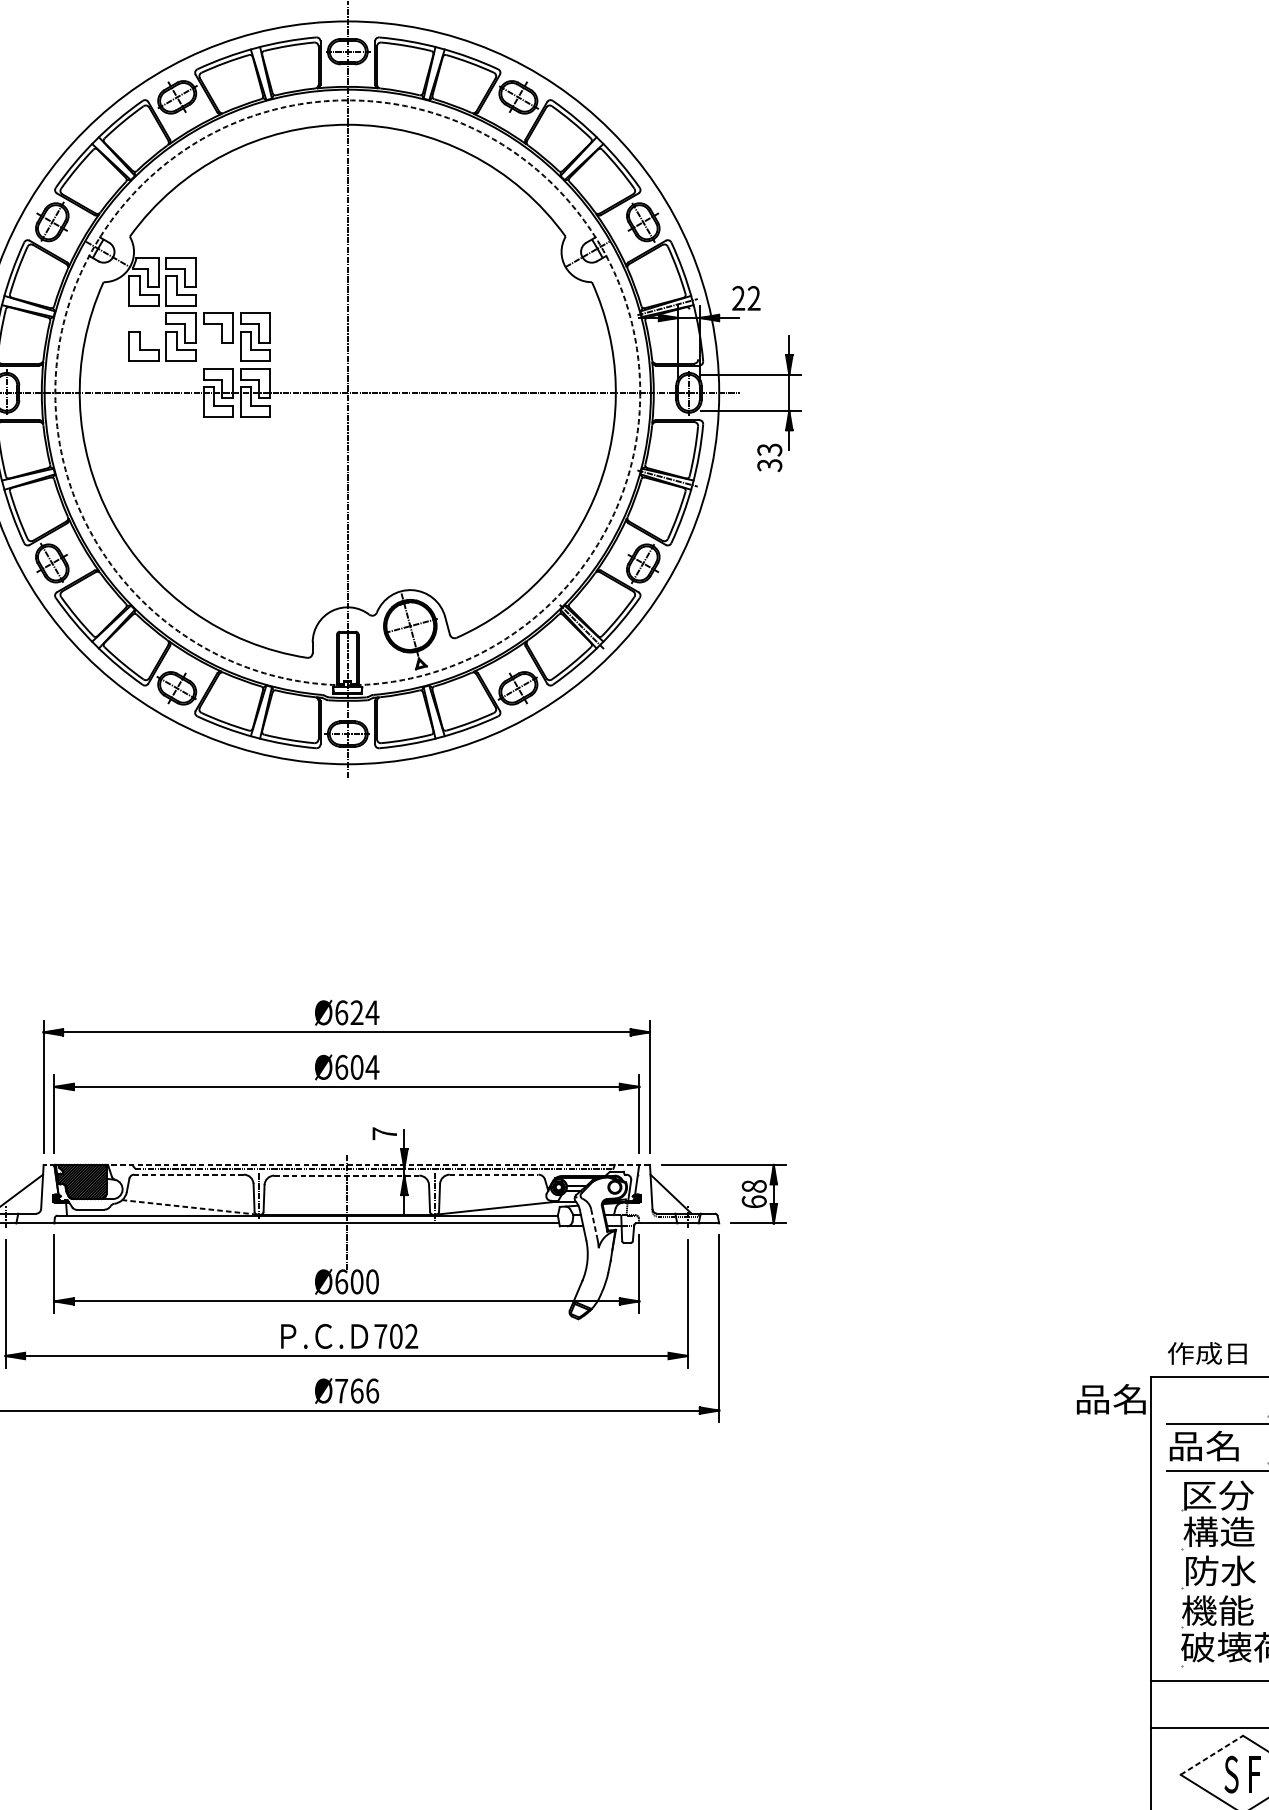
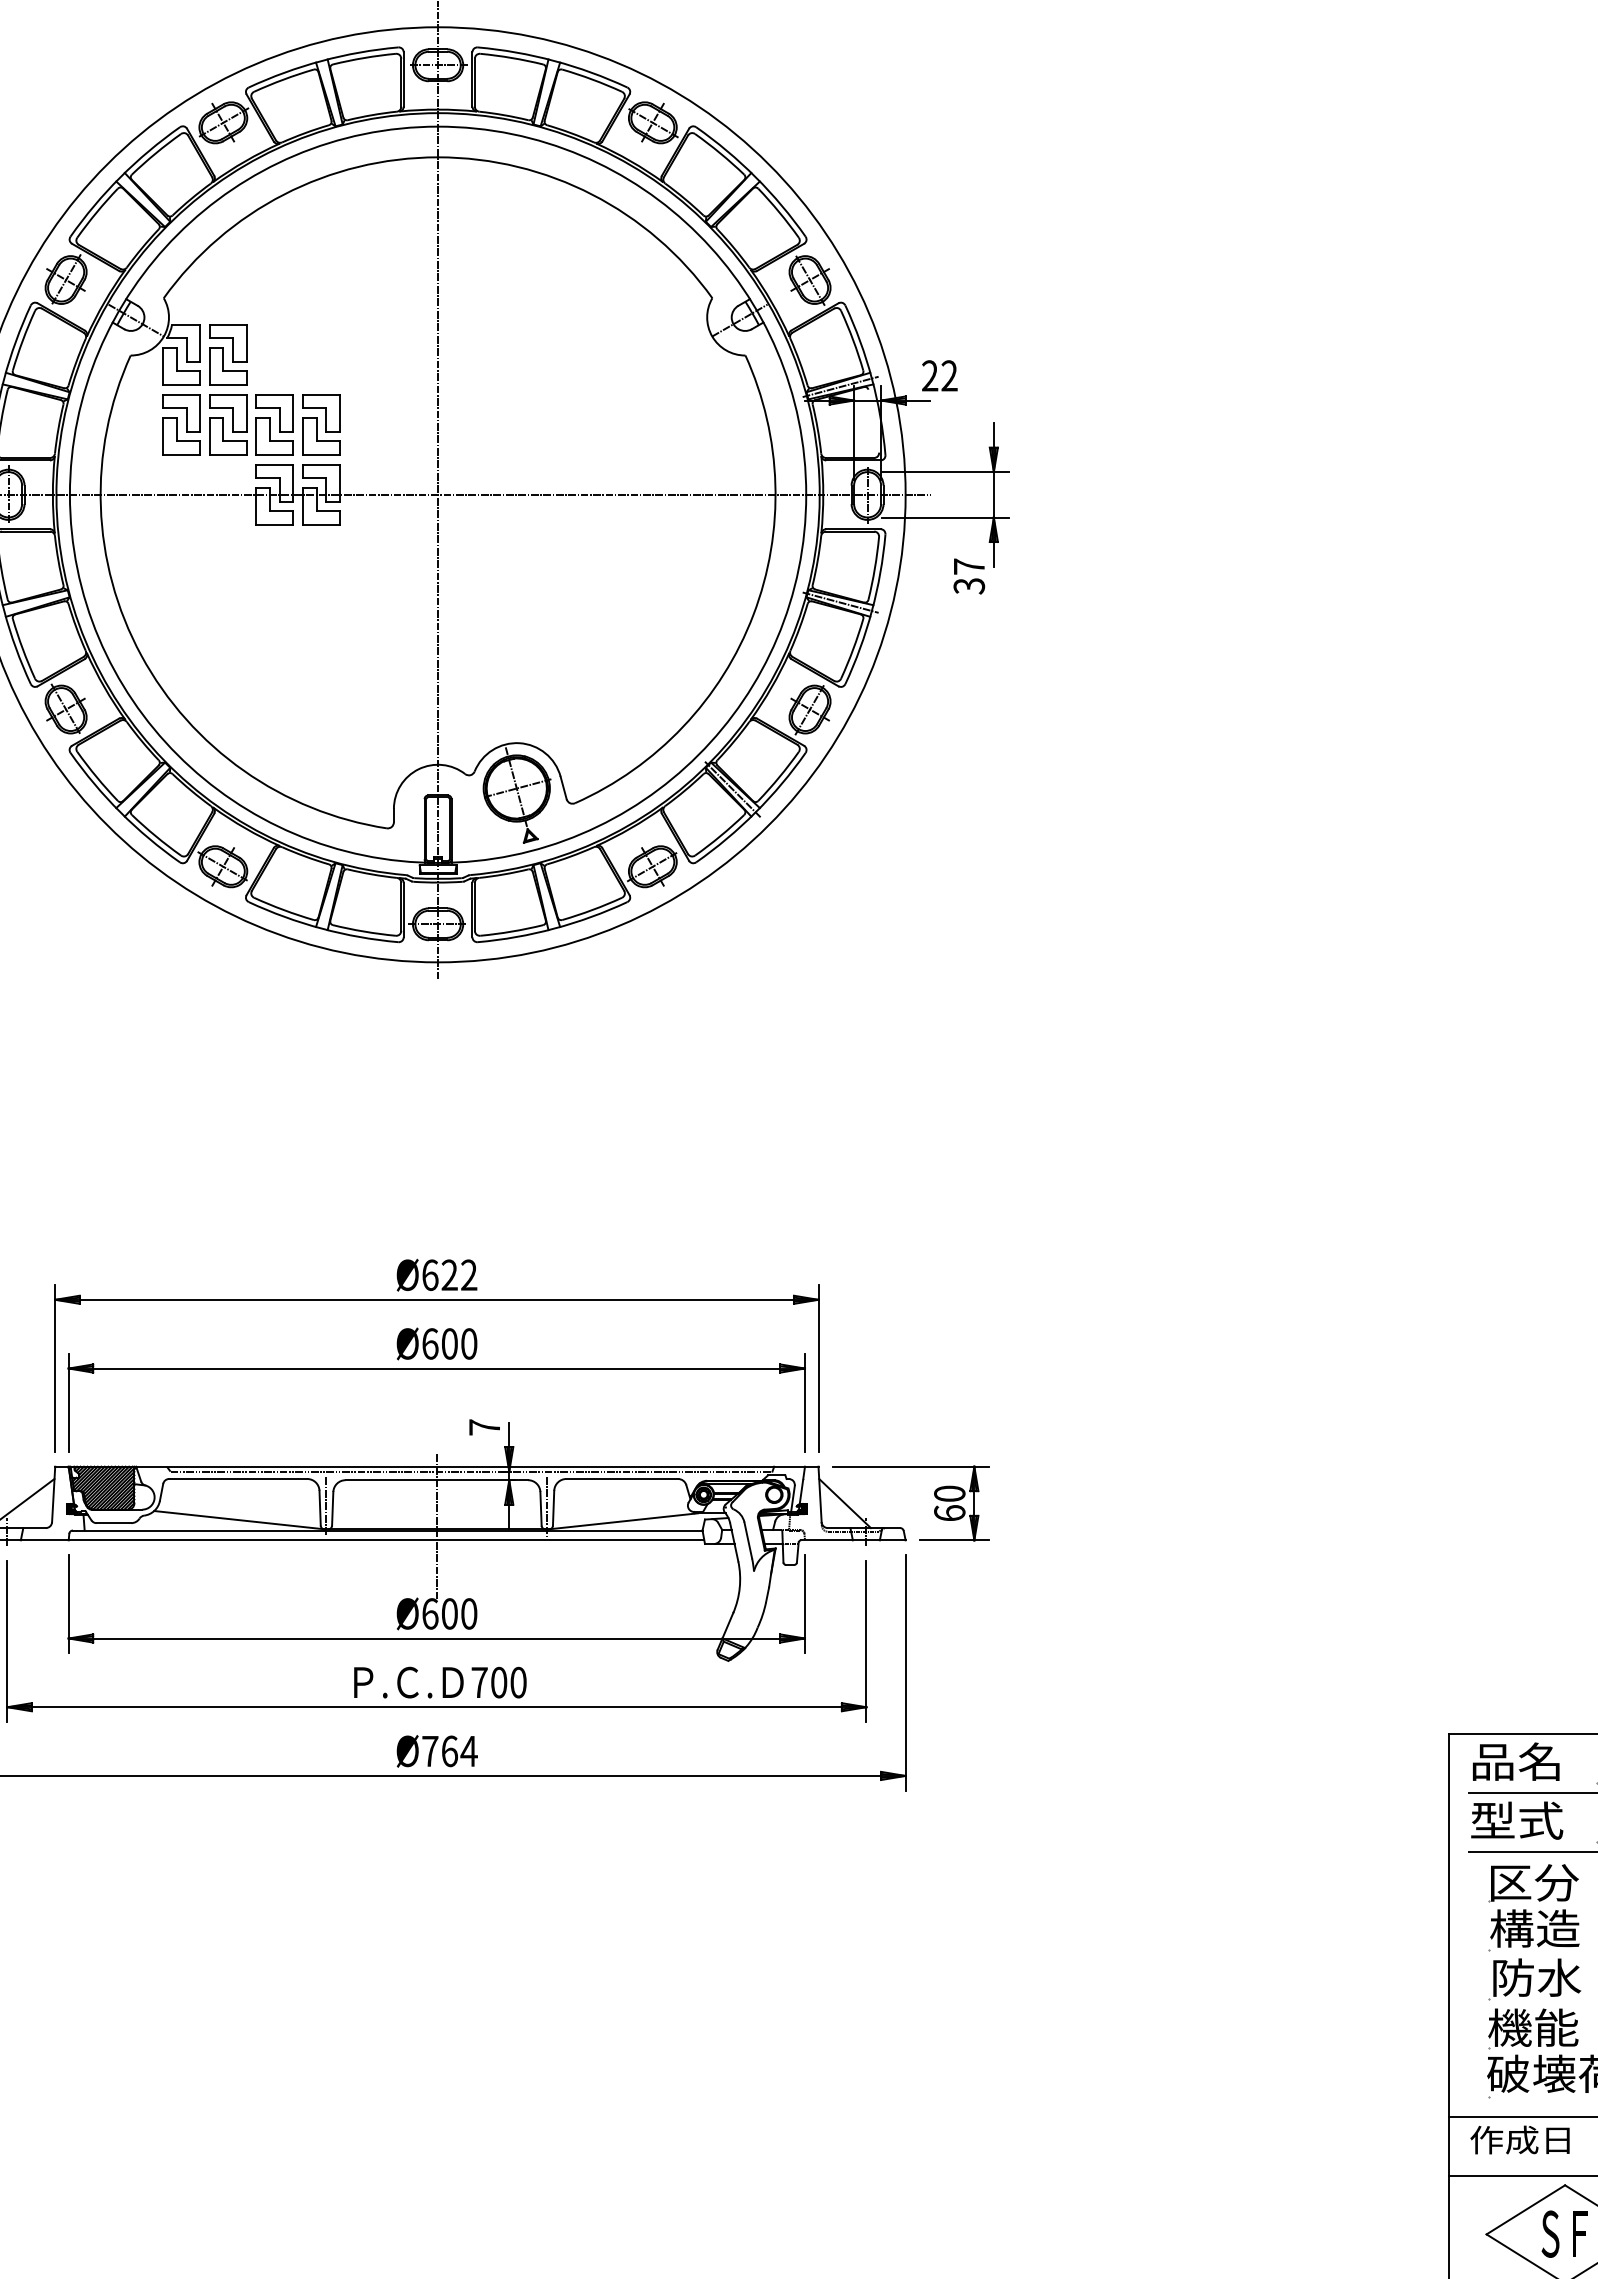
part: (143, 328) -> (181, 413), added
part: (217, 346) -> (274, 436), added
circle: (347, 392) -> (437, 494), dashed -> solid
text: (769, 449) -> (969, 566), 33 -> 37
text: (371, 1012) -> (468, 1274), Ø624 -> Ø622
text: (371, 1067) -> (468, 1343), Ø604 -> Ø600
line: (346, 1164) -> (436, 1466), dashed -> solid
line: (188, 1174) -> (237, 1478), dashed -> solid
line: (494, 1174) -> (622, 1478), dashed -> solid
line: (347, 1175) -> (437, 1480), dashed -> solid
text: (754, 1186) -> (949, 1493), 68 -> 60
line: (190, 1207) -> (239, 1520), dashed -> solid
line: (594, 1224) -> (748, 1541), dashed -> solid
text: (411, 1336) -> (518, 1682), 702 -> 700
text: (1206, 1353) -> (1519, 2139), moved
text: (371, 1391) -> (468, 1751), Ø766 -> Ø764
text: (1111, 1399) -> (1516, 1761), moved
text: (1205, 1445) -> (1517, 1820), 品名 -> 型式
line: (1212, 1755) -> (1526, 2209), dashed -> solid

